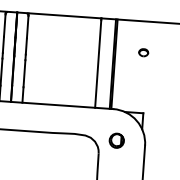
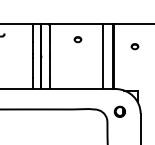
part: (65, 37) -> (77, 39), added

